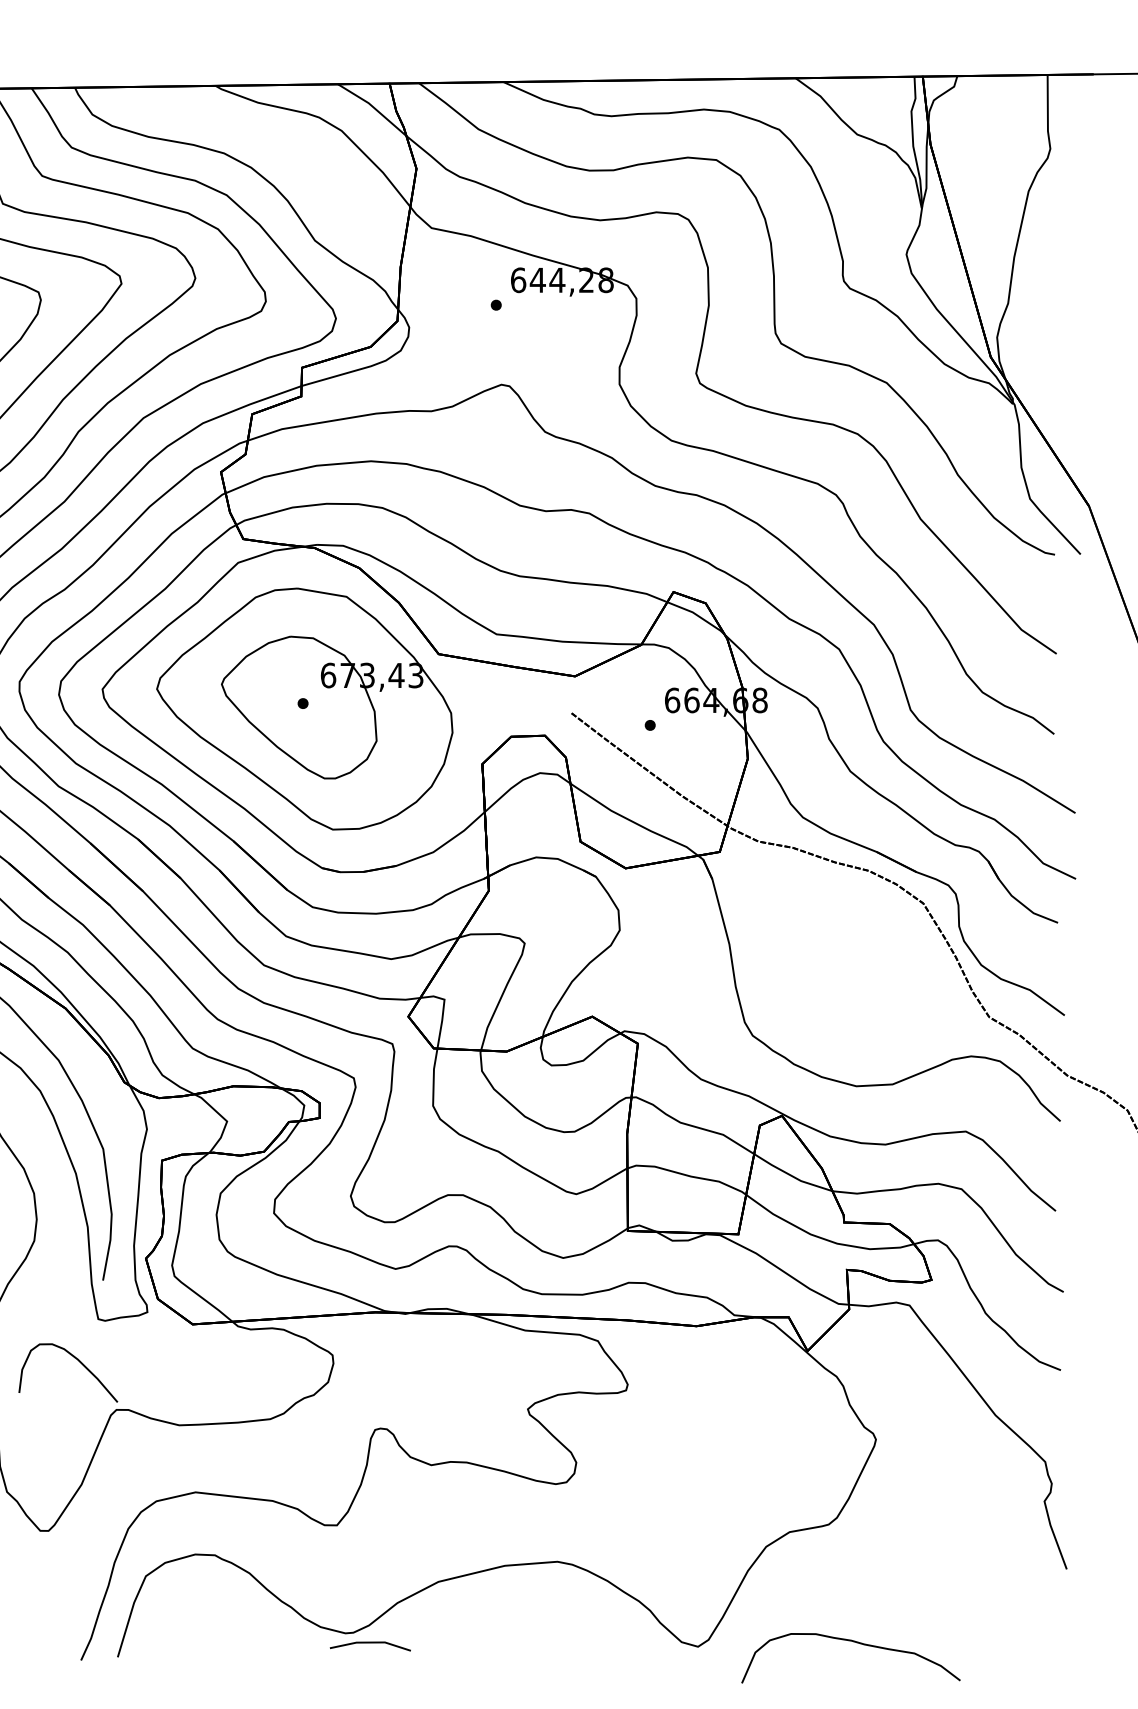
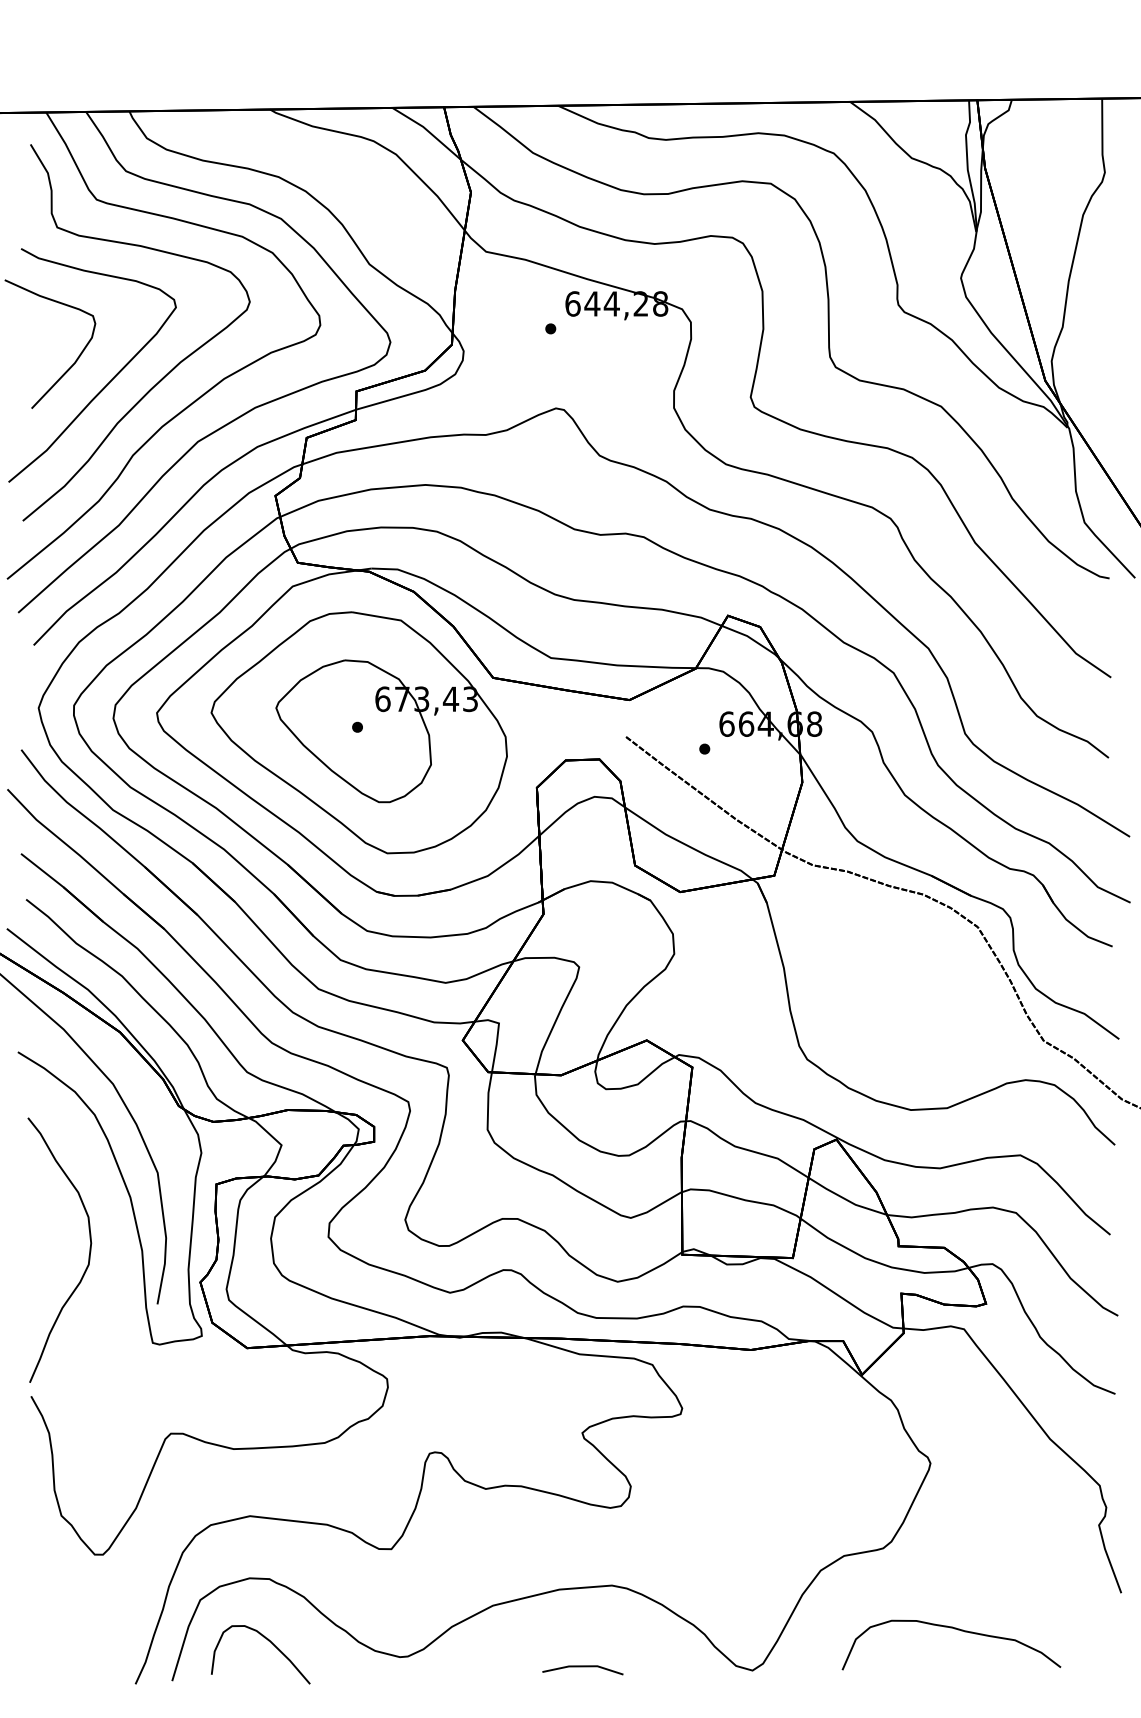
curve: (76, 1359) -> (268, 1641), moved
curve: (853, 1642) -> (954, 1629), moved
line: (370, 1643) -> (582, 1667), moved

